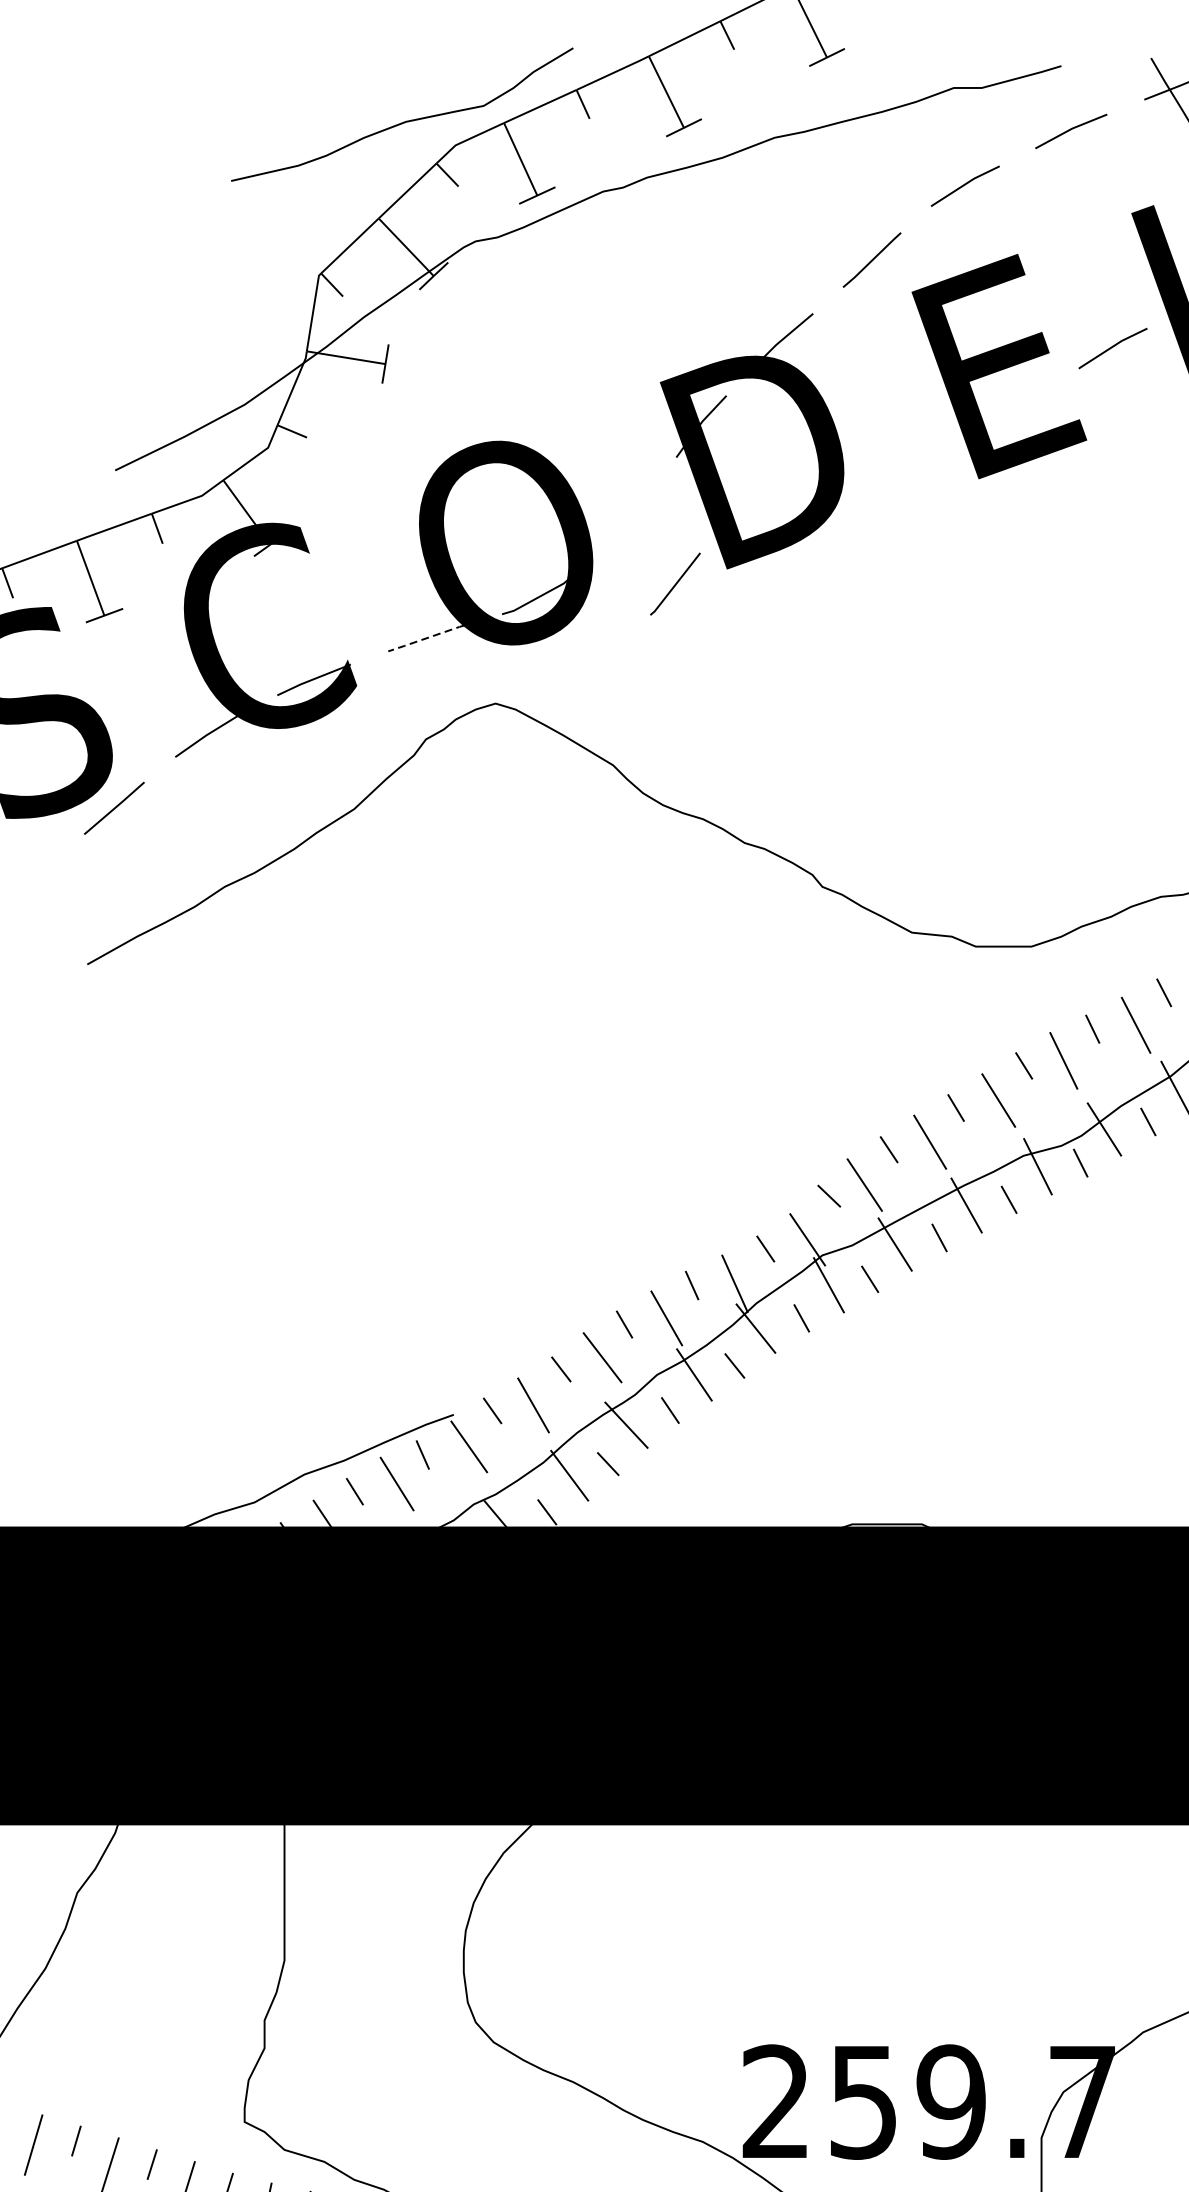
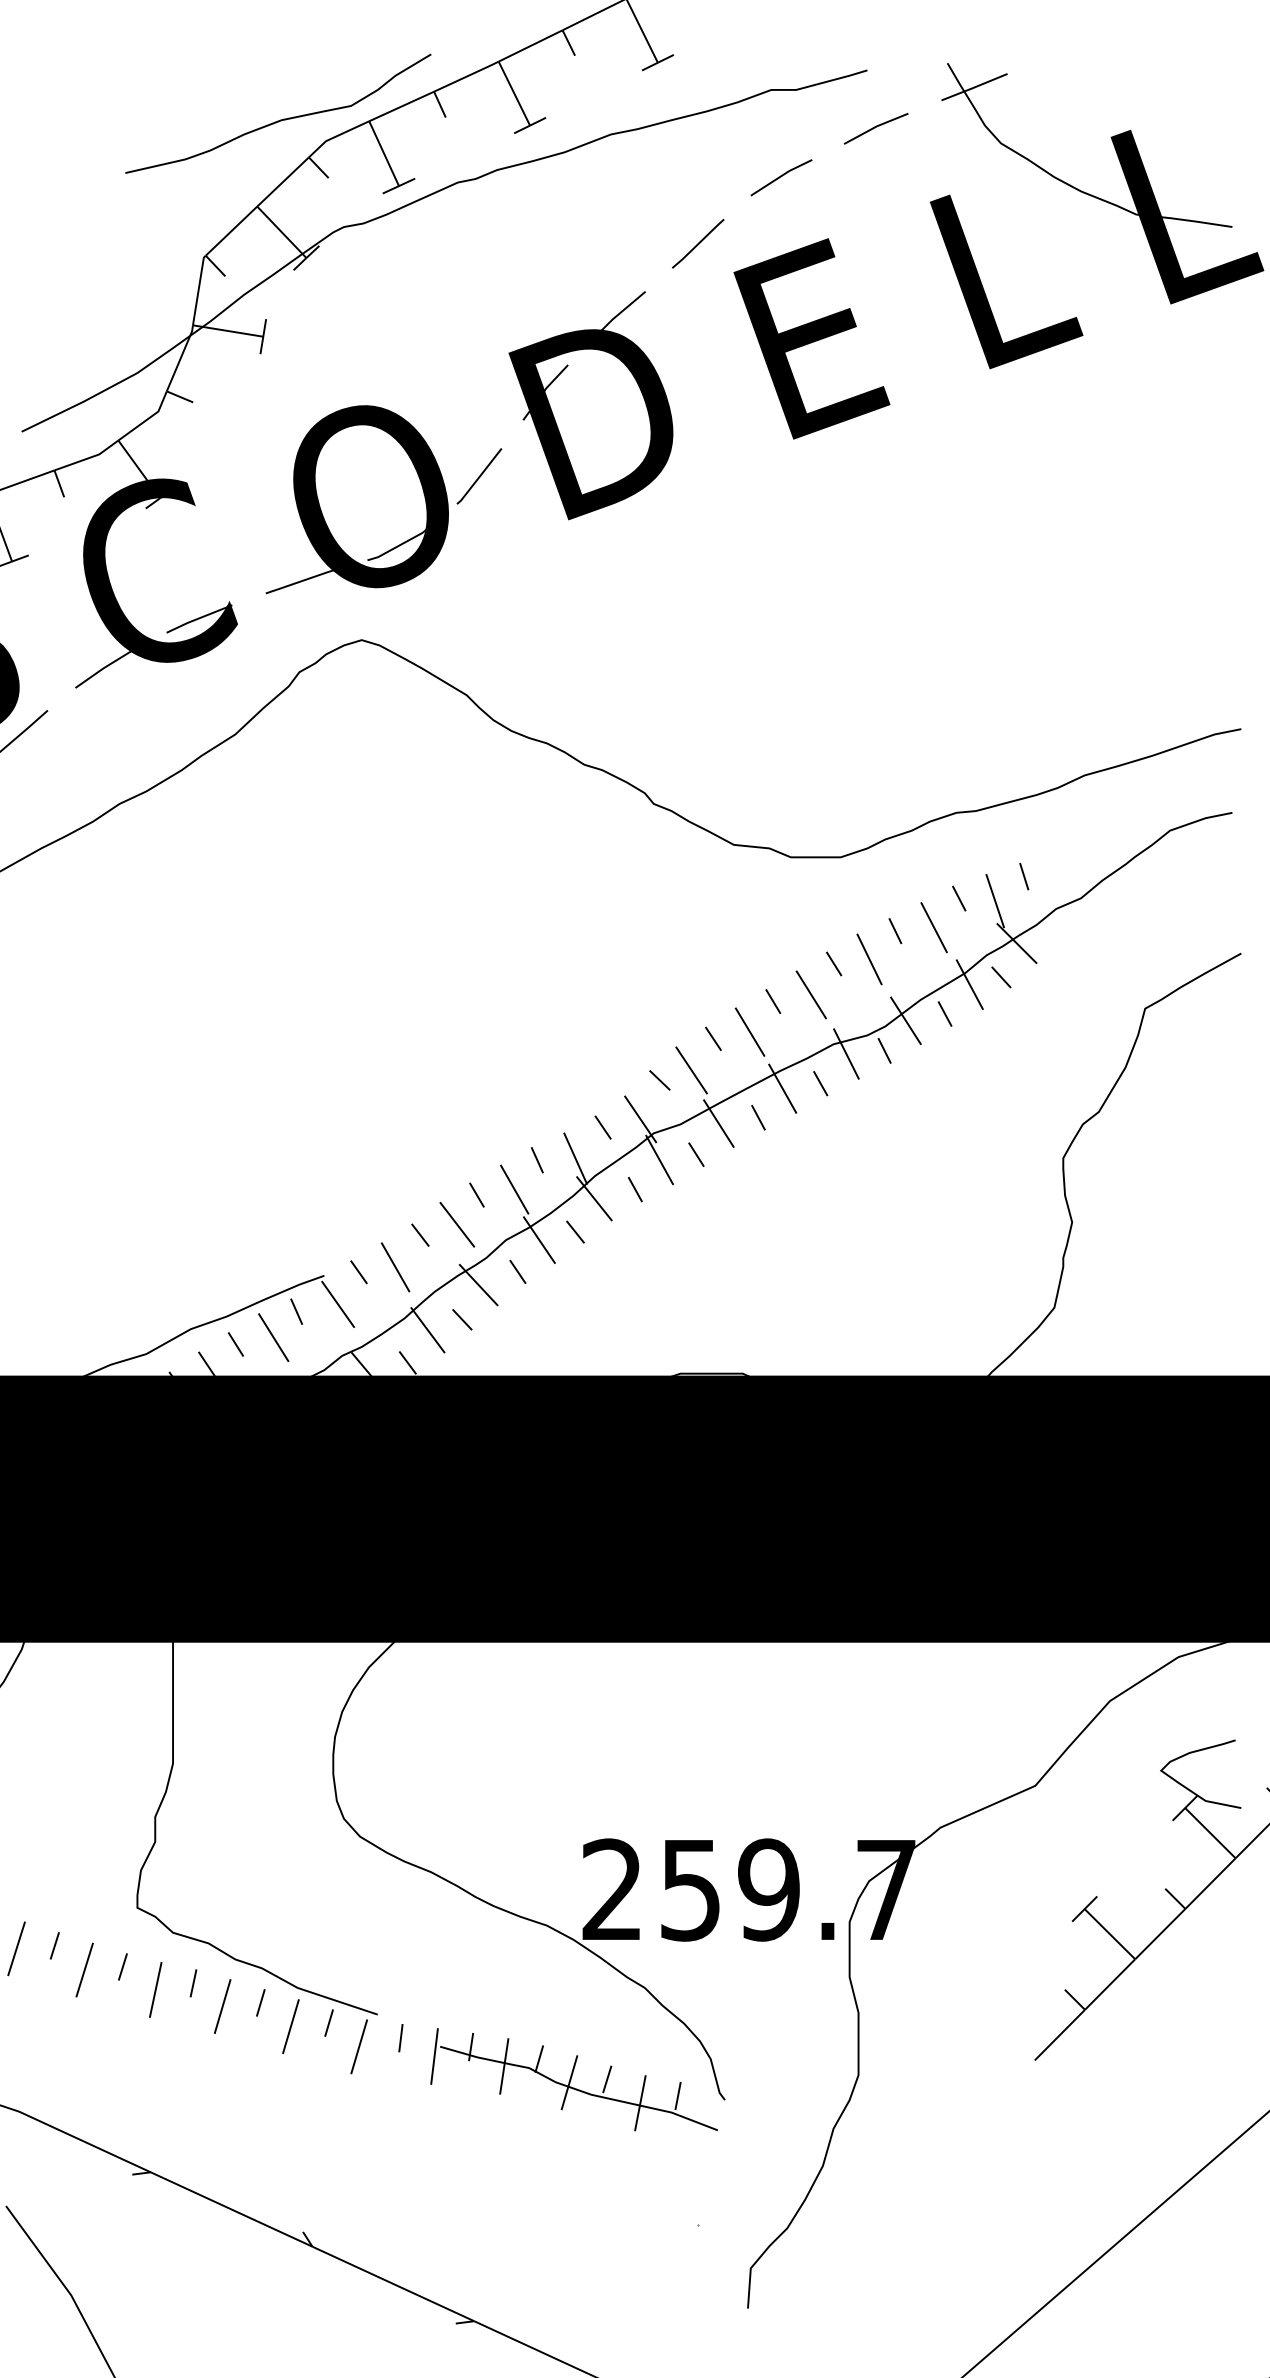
line: (1112, 348) -> (913, 322), removed
line: (675, 584) -> (479, 476), moved
line: (425, 637) -> (299, 581), dashed -> solid

